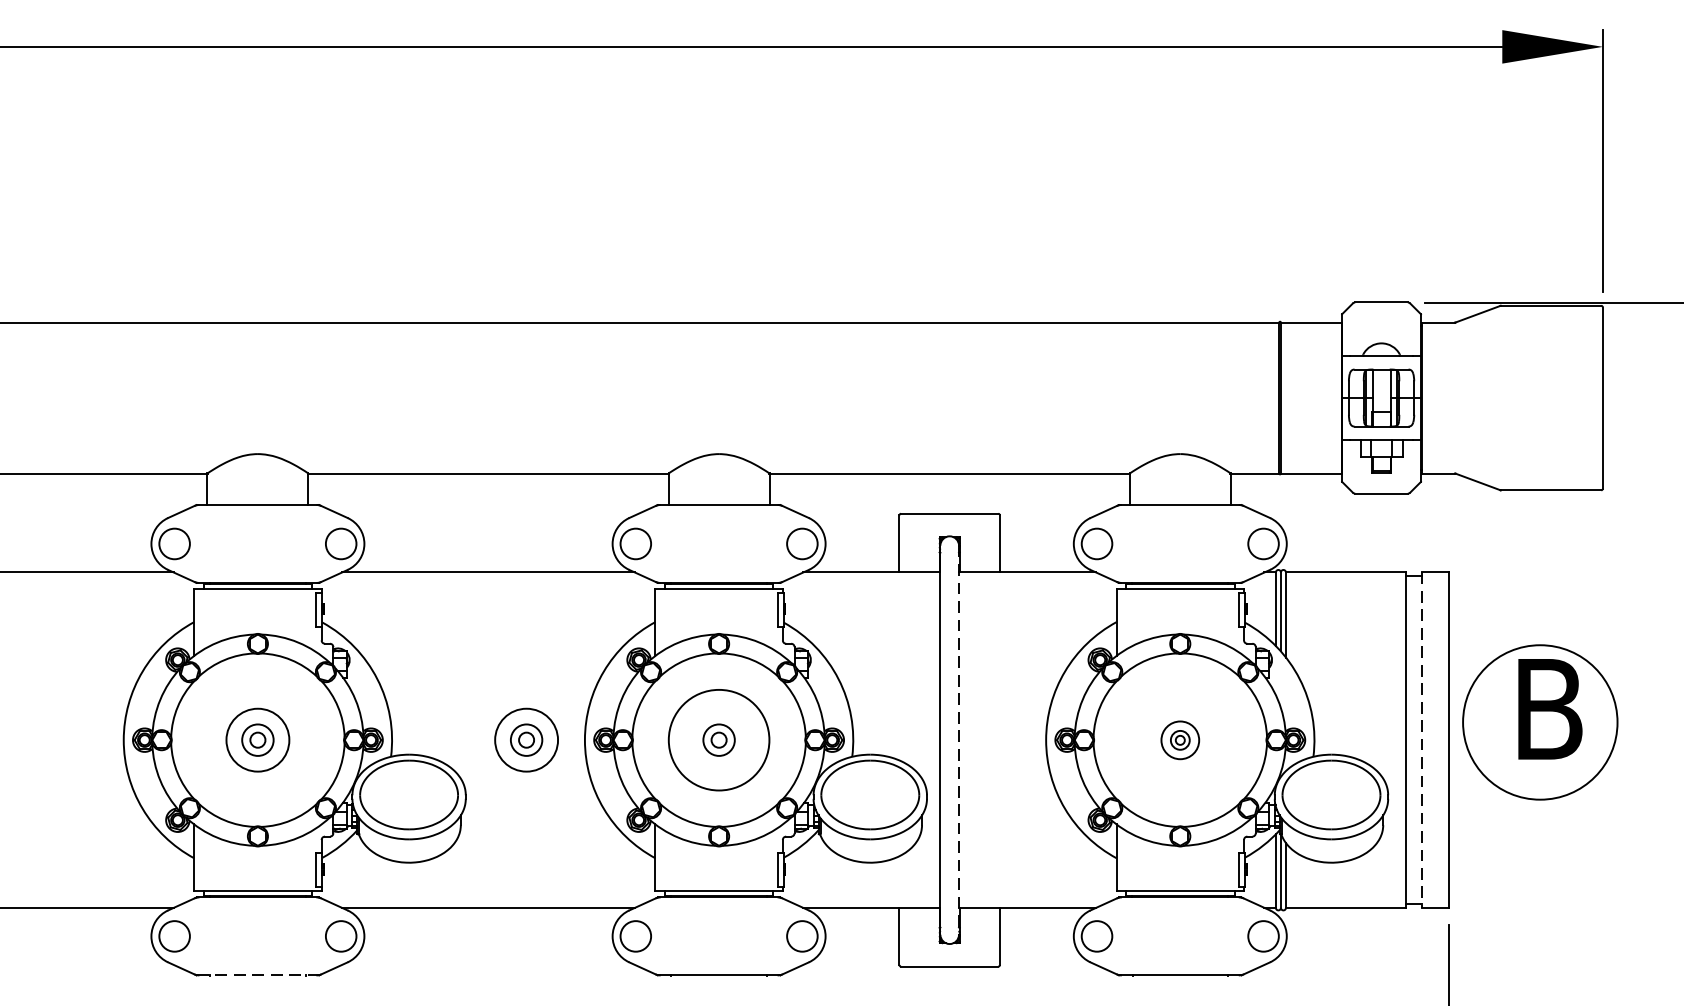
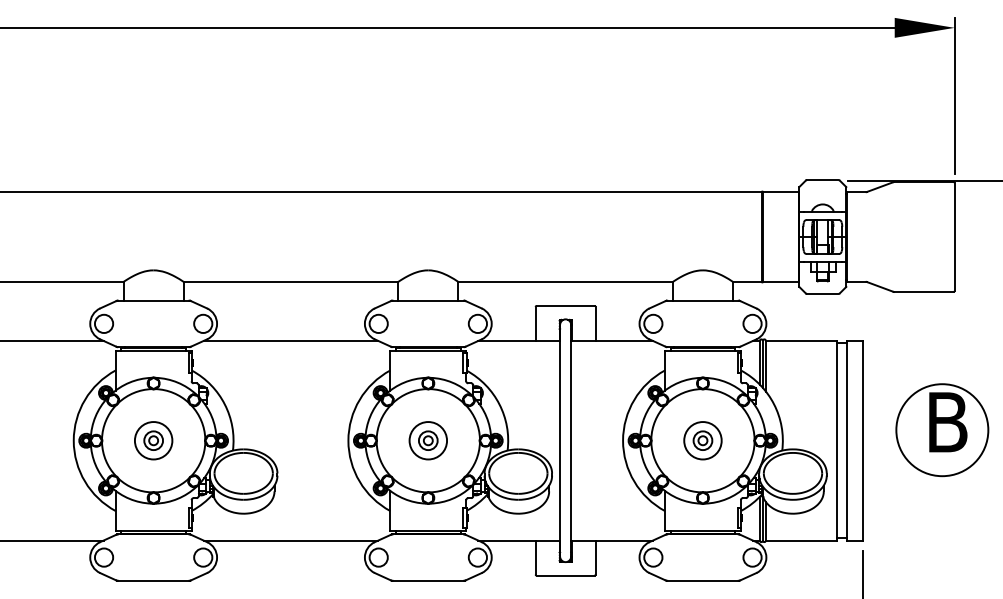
part: (1540, 722) -> (942, 430), moved
part: (526, 739) -> (313, 440), removed
circle: (719, 739) -> (428, 440), size x0.62
line: (959, 739) -> (571, 440), dashed -> solid
part: (1179, 739) -> (702, 440), size x1.67
line: (1421, 739) -> (846, 440), dashed -> solid
line: (259, 974) -> (154, 580), dashed -> solid

